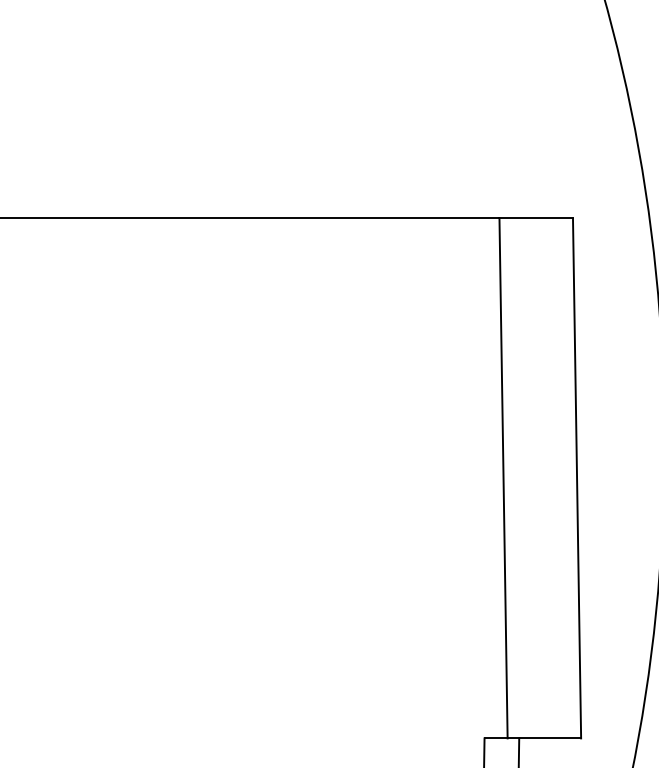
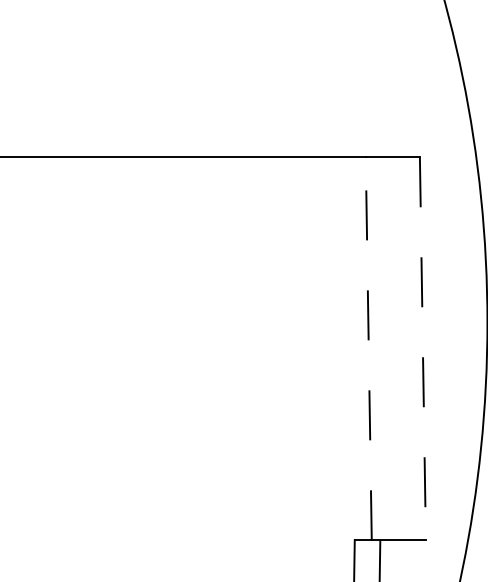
line: (503, 477) -> (368, 348), solid -> dashed
line: (576, 477) -> (422, 348), solid -> dashed

